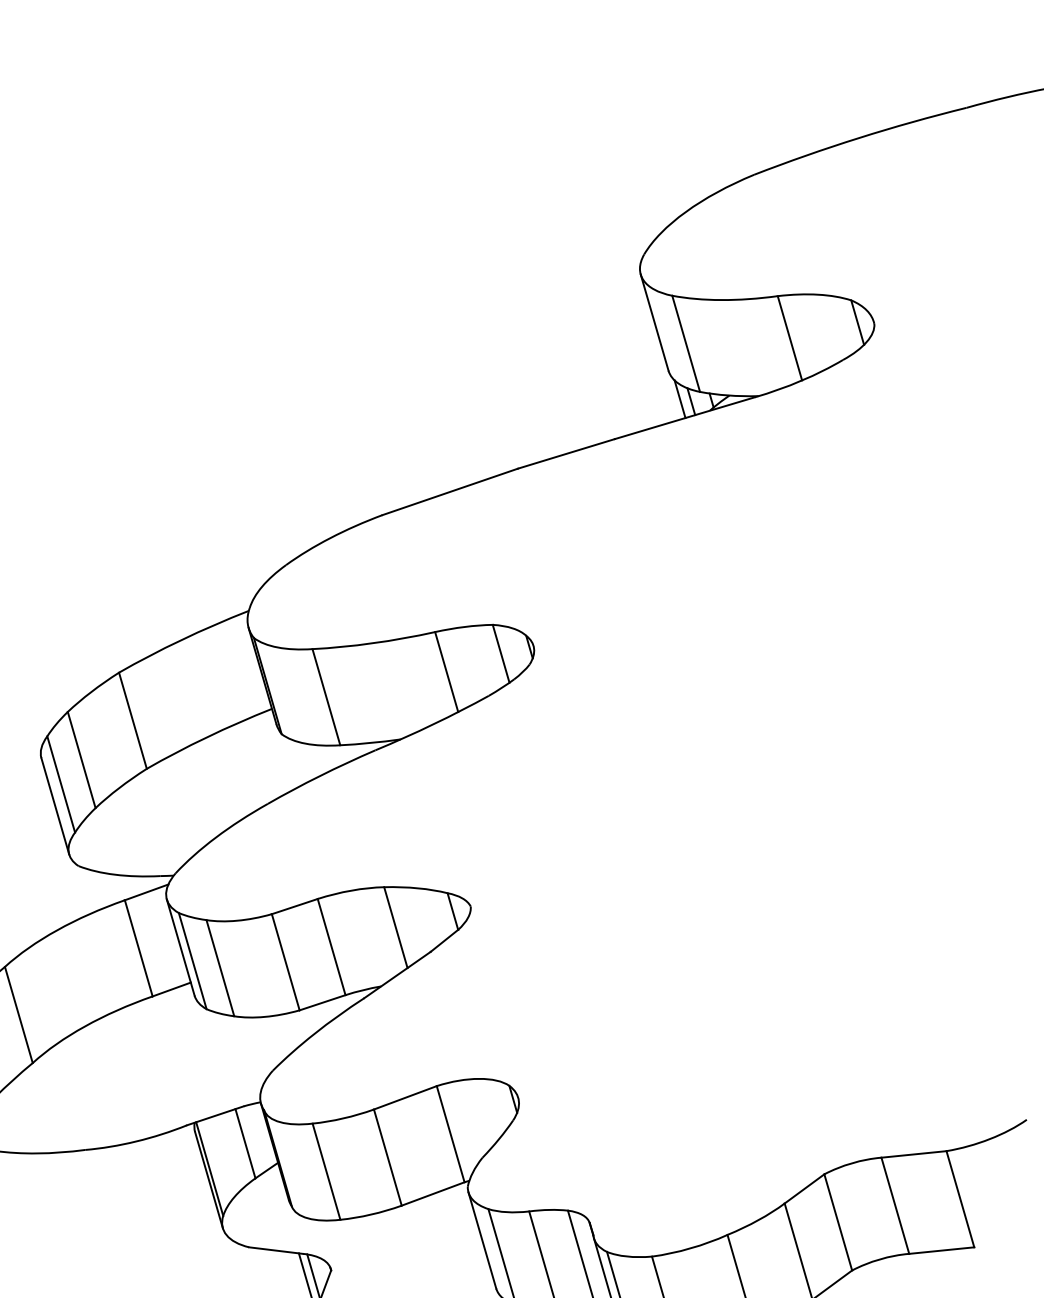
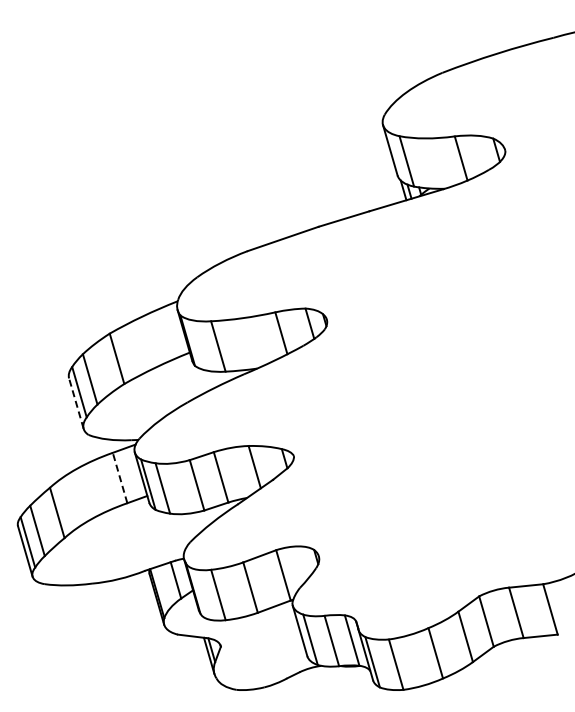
line: (55, 806) -> (76, 403), solid -> dashed
line: (137, 947) -> (119, 477), solid -> dashed

